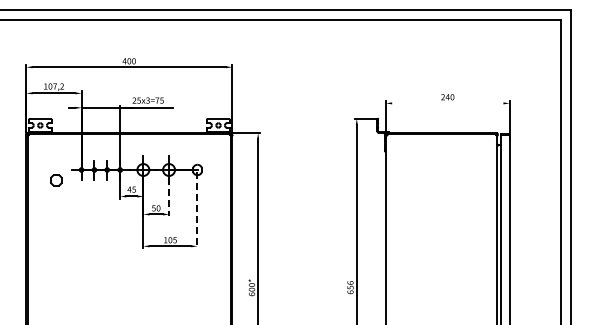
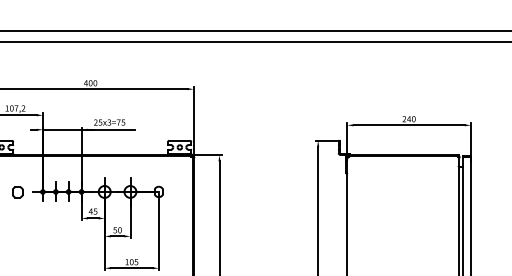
line: (447, 103) -> (408, 125), added
part: (56, 180) -> (17, 192), moved
line: (169, 197) -> (130, 219), dashed -> solid
line: (197, 210) -> (158, 232), dashed -> solid

